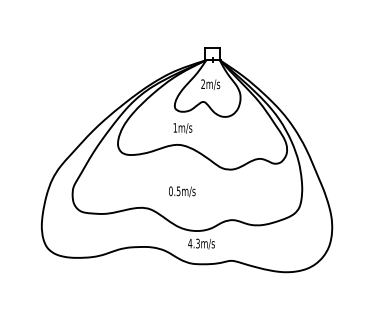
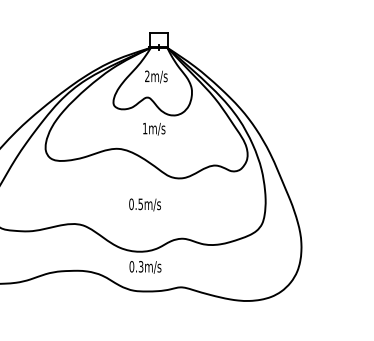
text: (182, 128) -> (153, 129), moved
text: (182, 191) -> (145, 204), moved
text: (190, 243) -> (132, 266), 4.3m/s -> 0.3m/s

